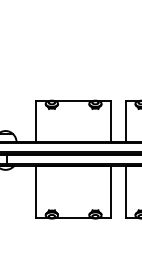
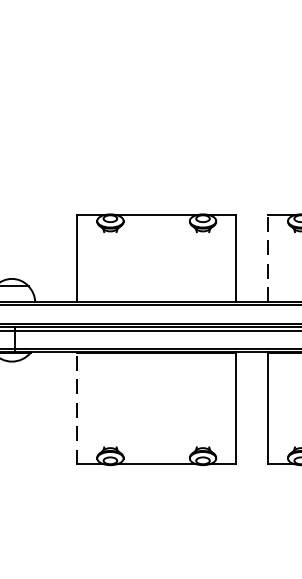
line: (126, 120) -> (269, 256), solid -> dashed
line: (36, 191) -> (77, 407), solid -> dashed

